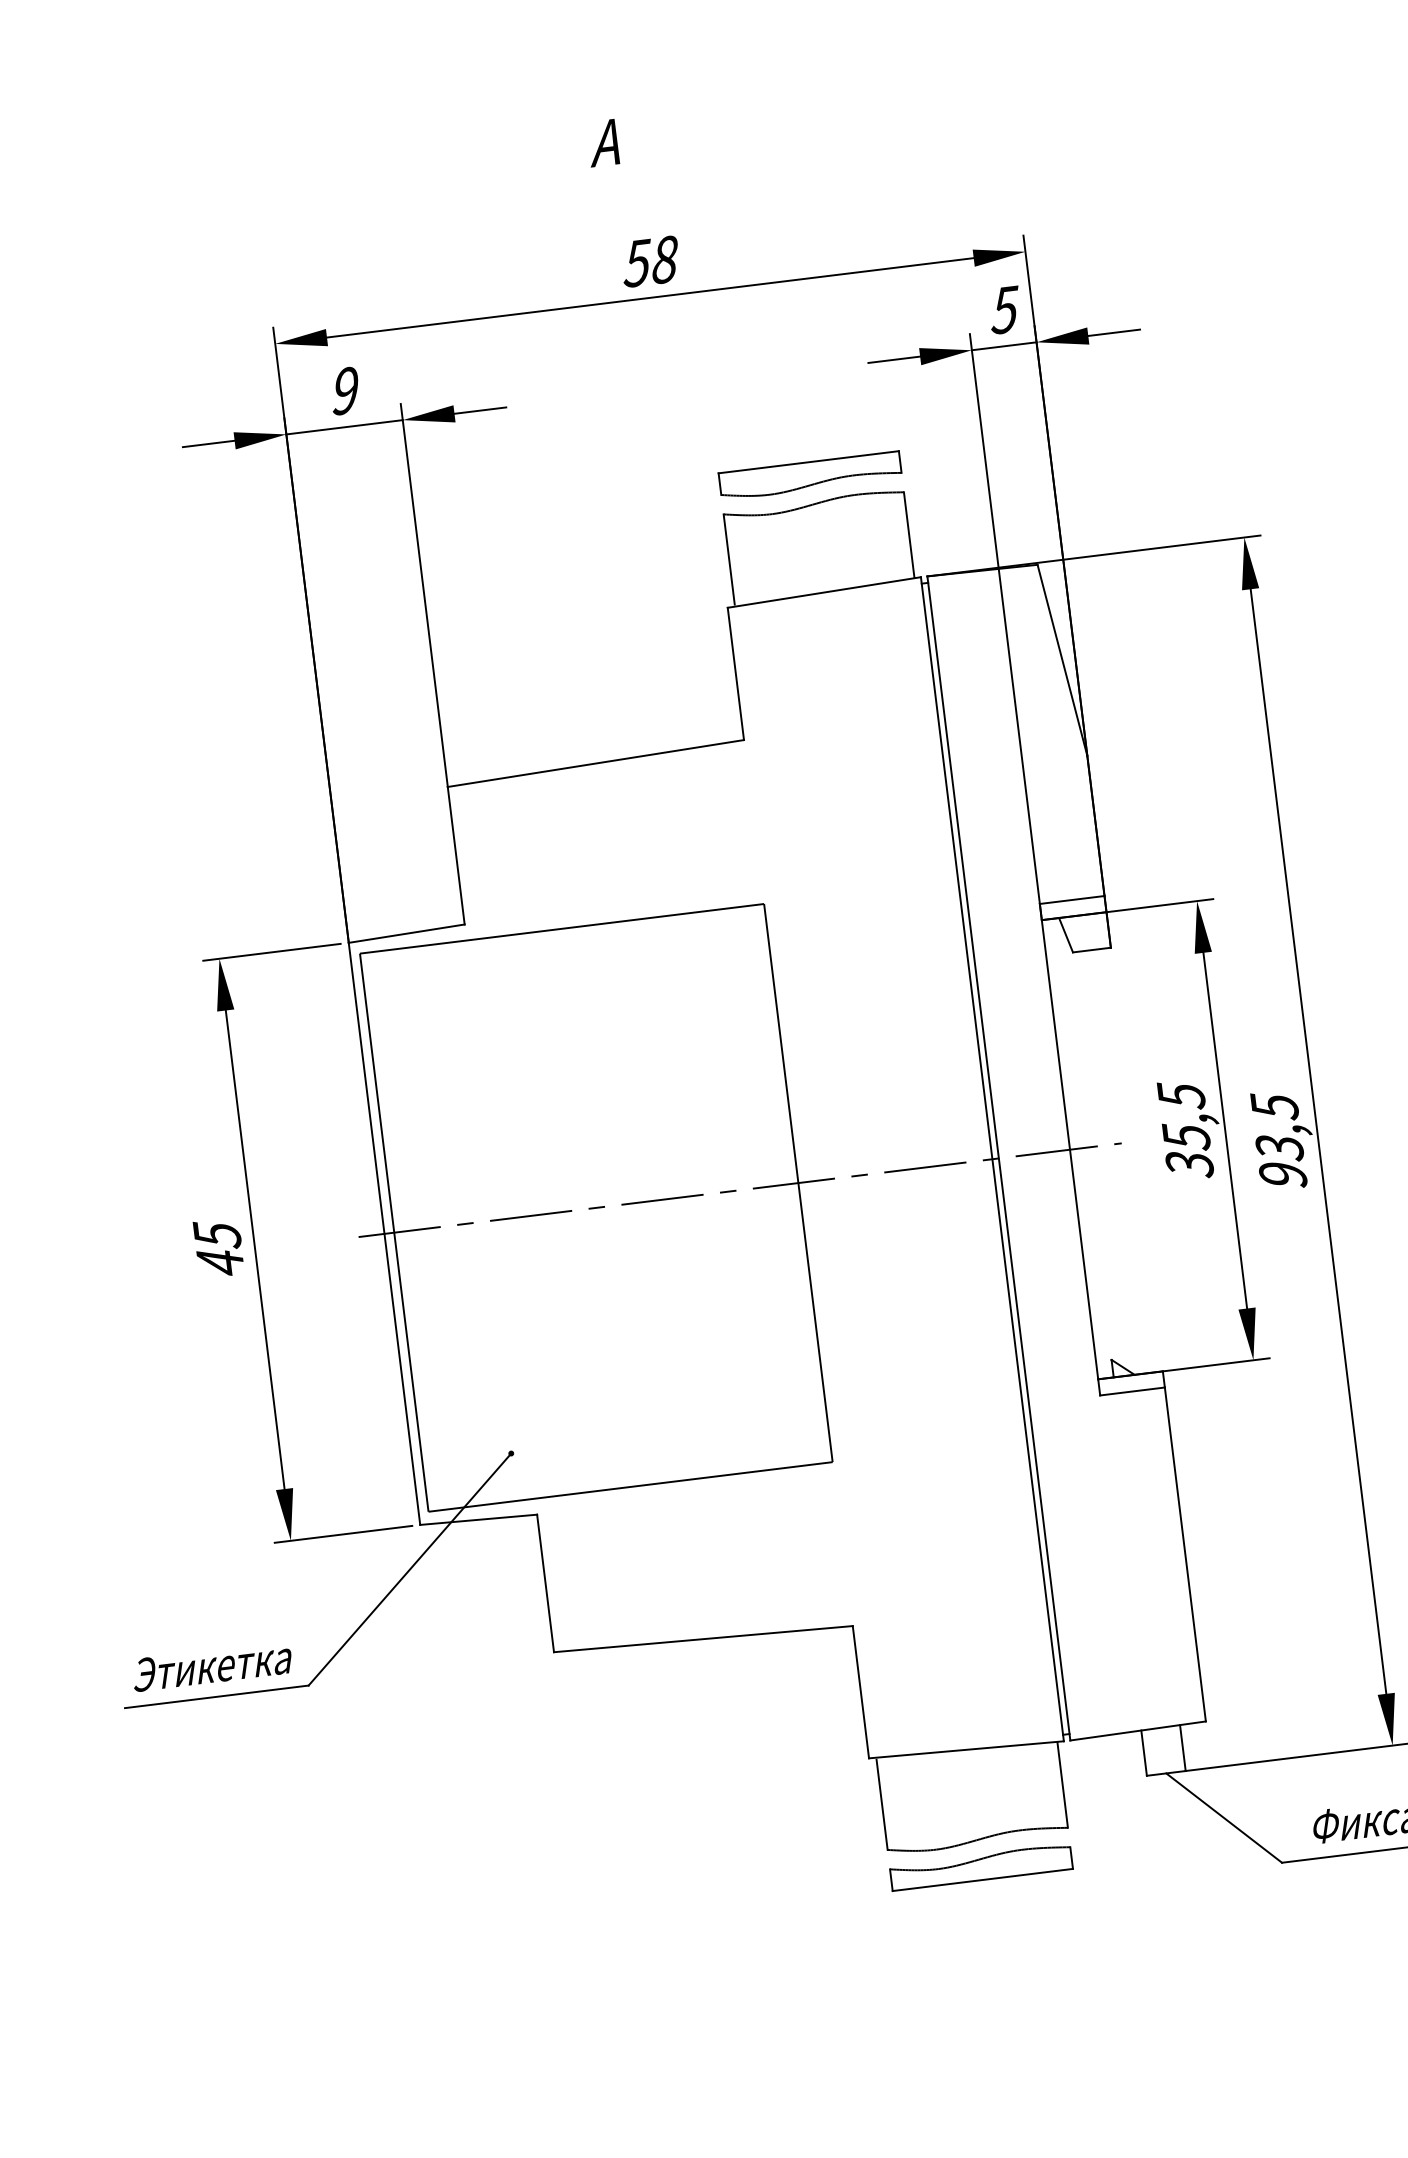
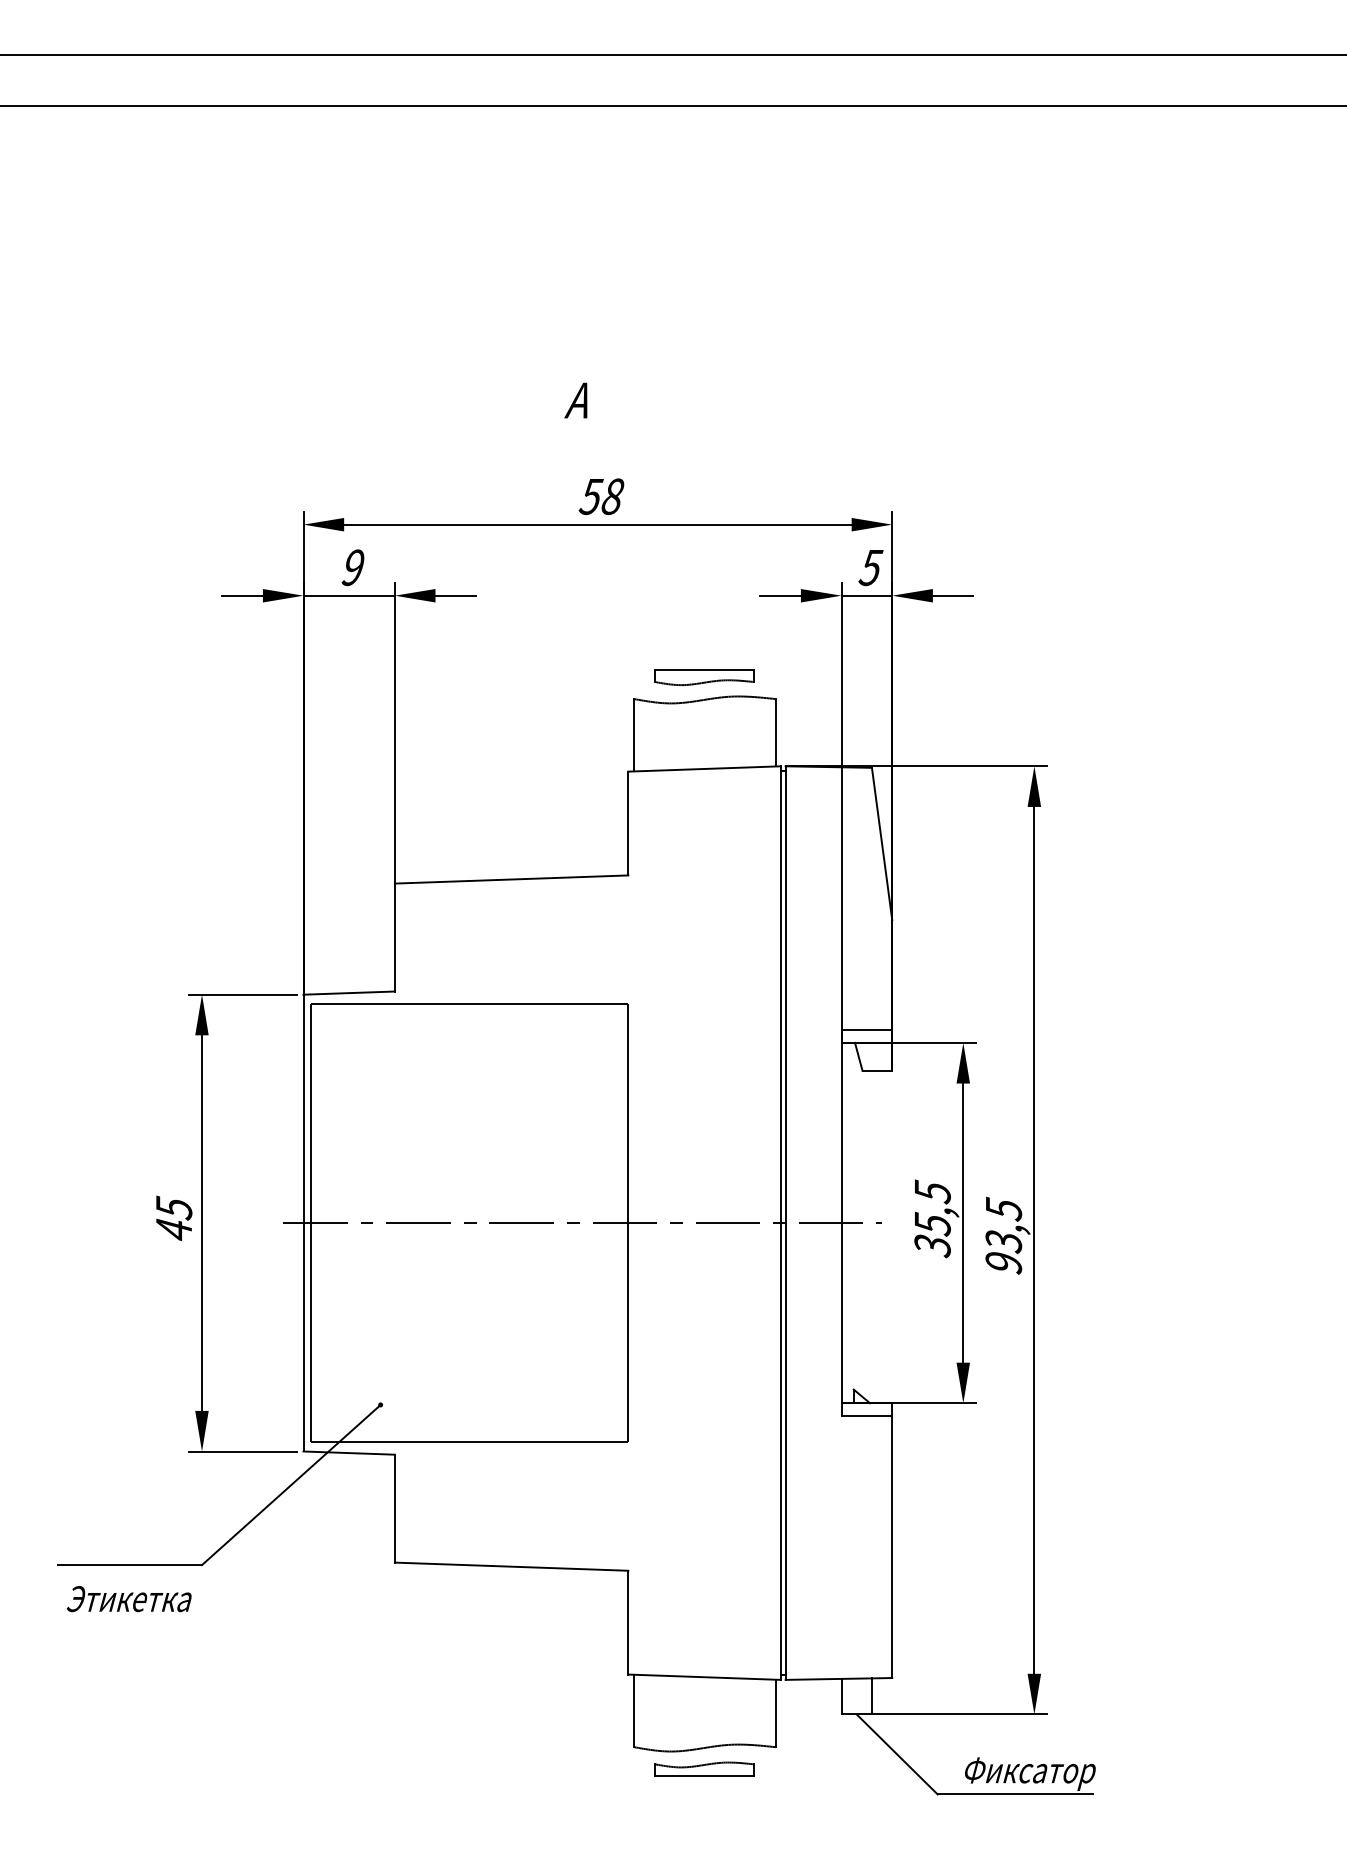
part: (810, 475) -> (704, 677), size x0.7
text: (211, 1666) -> (128, 1599), moved
part: (980, 1866) -> (704, 1768), size x0.7

